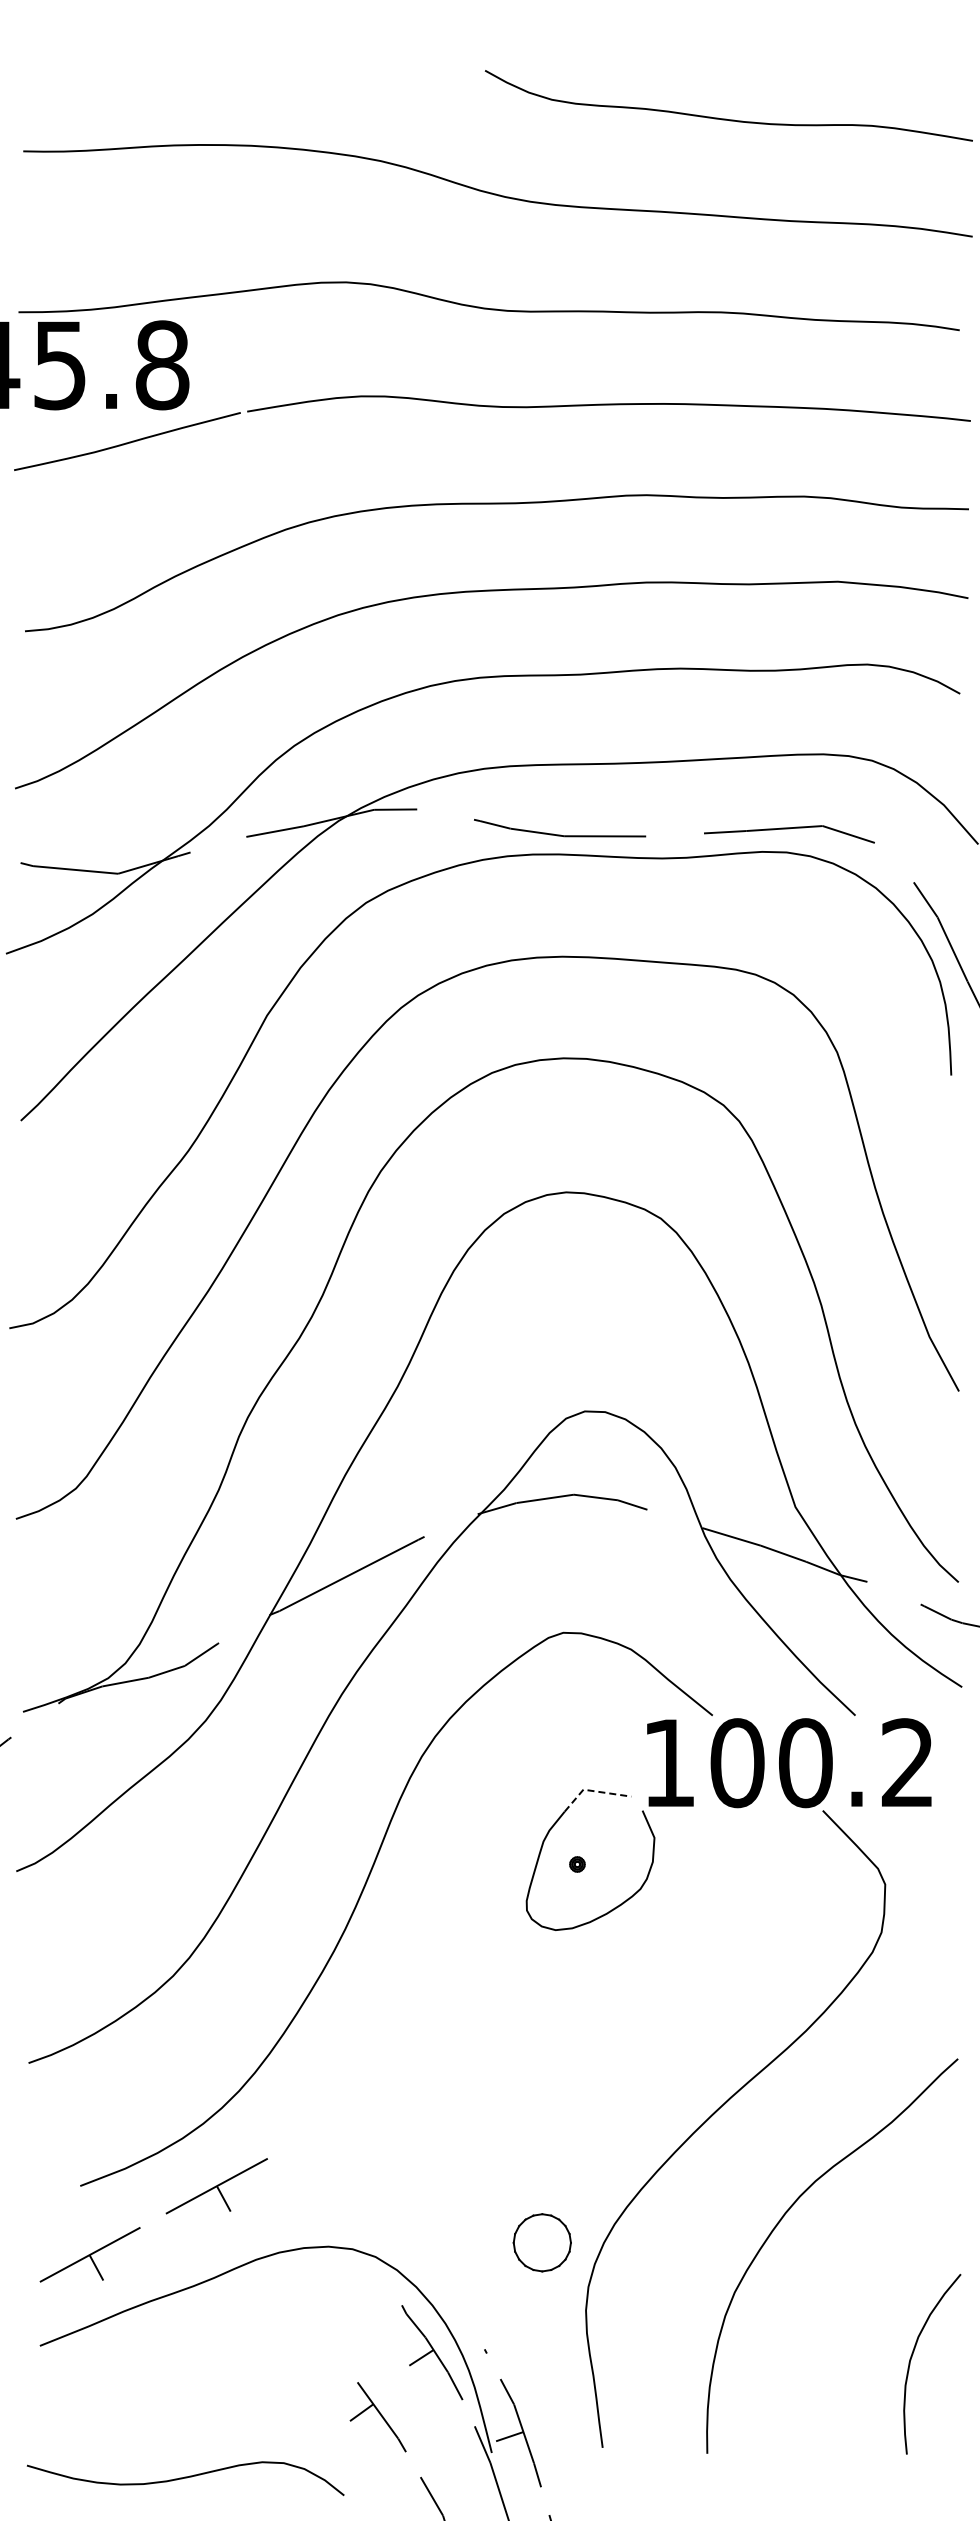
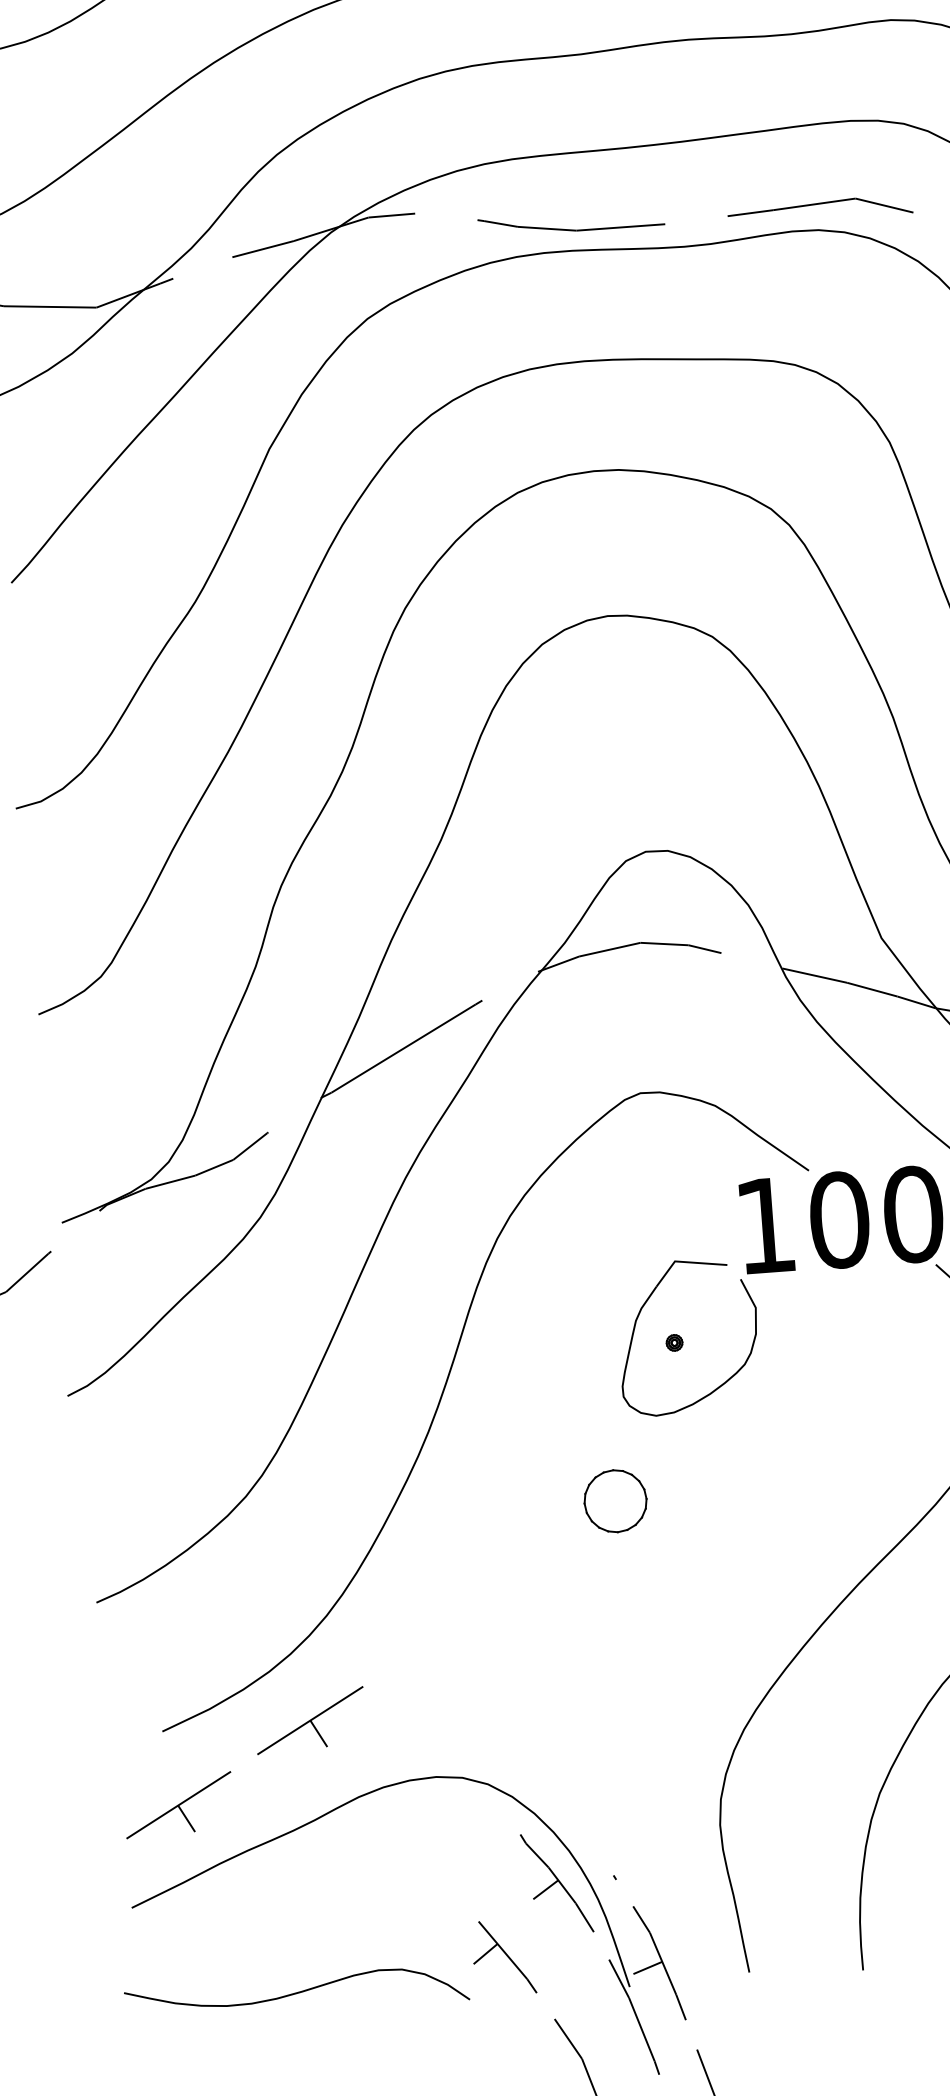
line: (593, 1791) -> (685, 1262), dashed -> solid
part: (541, 2242) -> (614, 1500), moved
curve: (185, 2478) -> (296, 1994), moved

